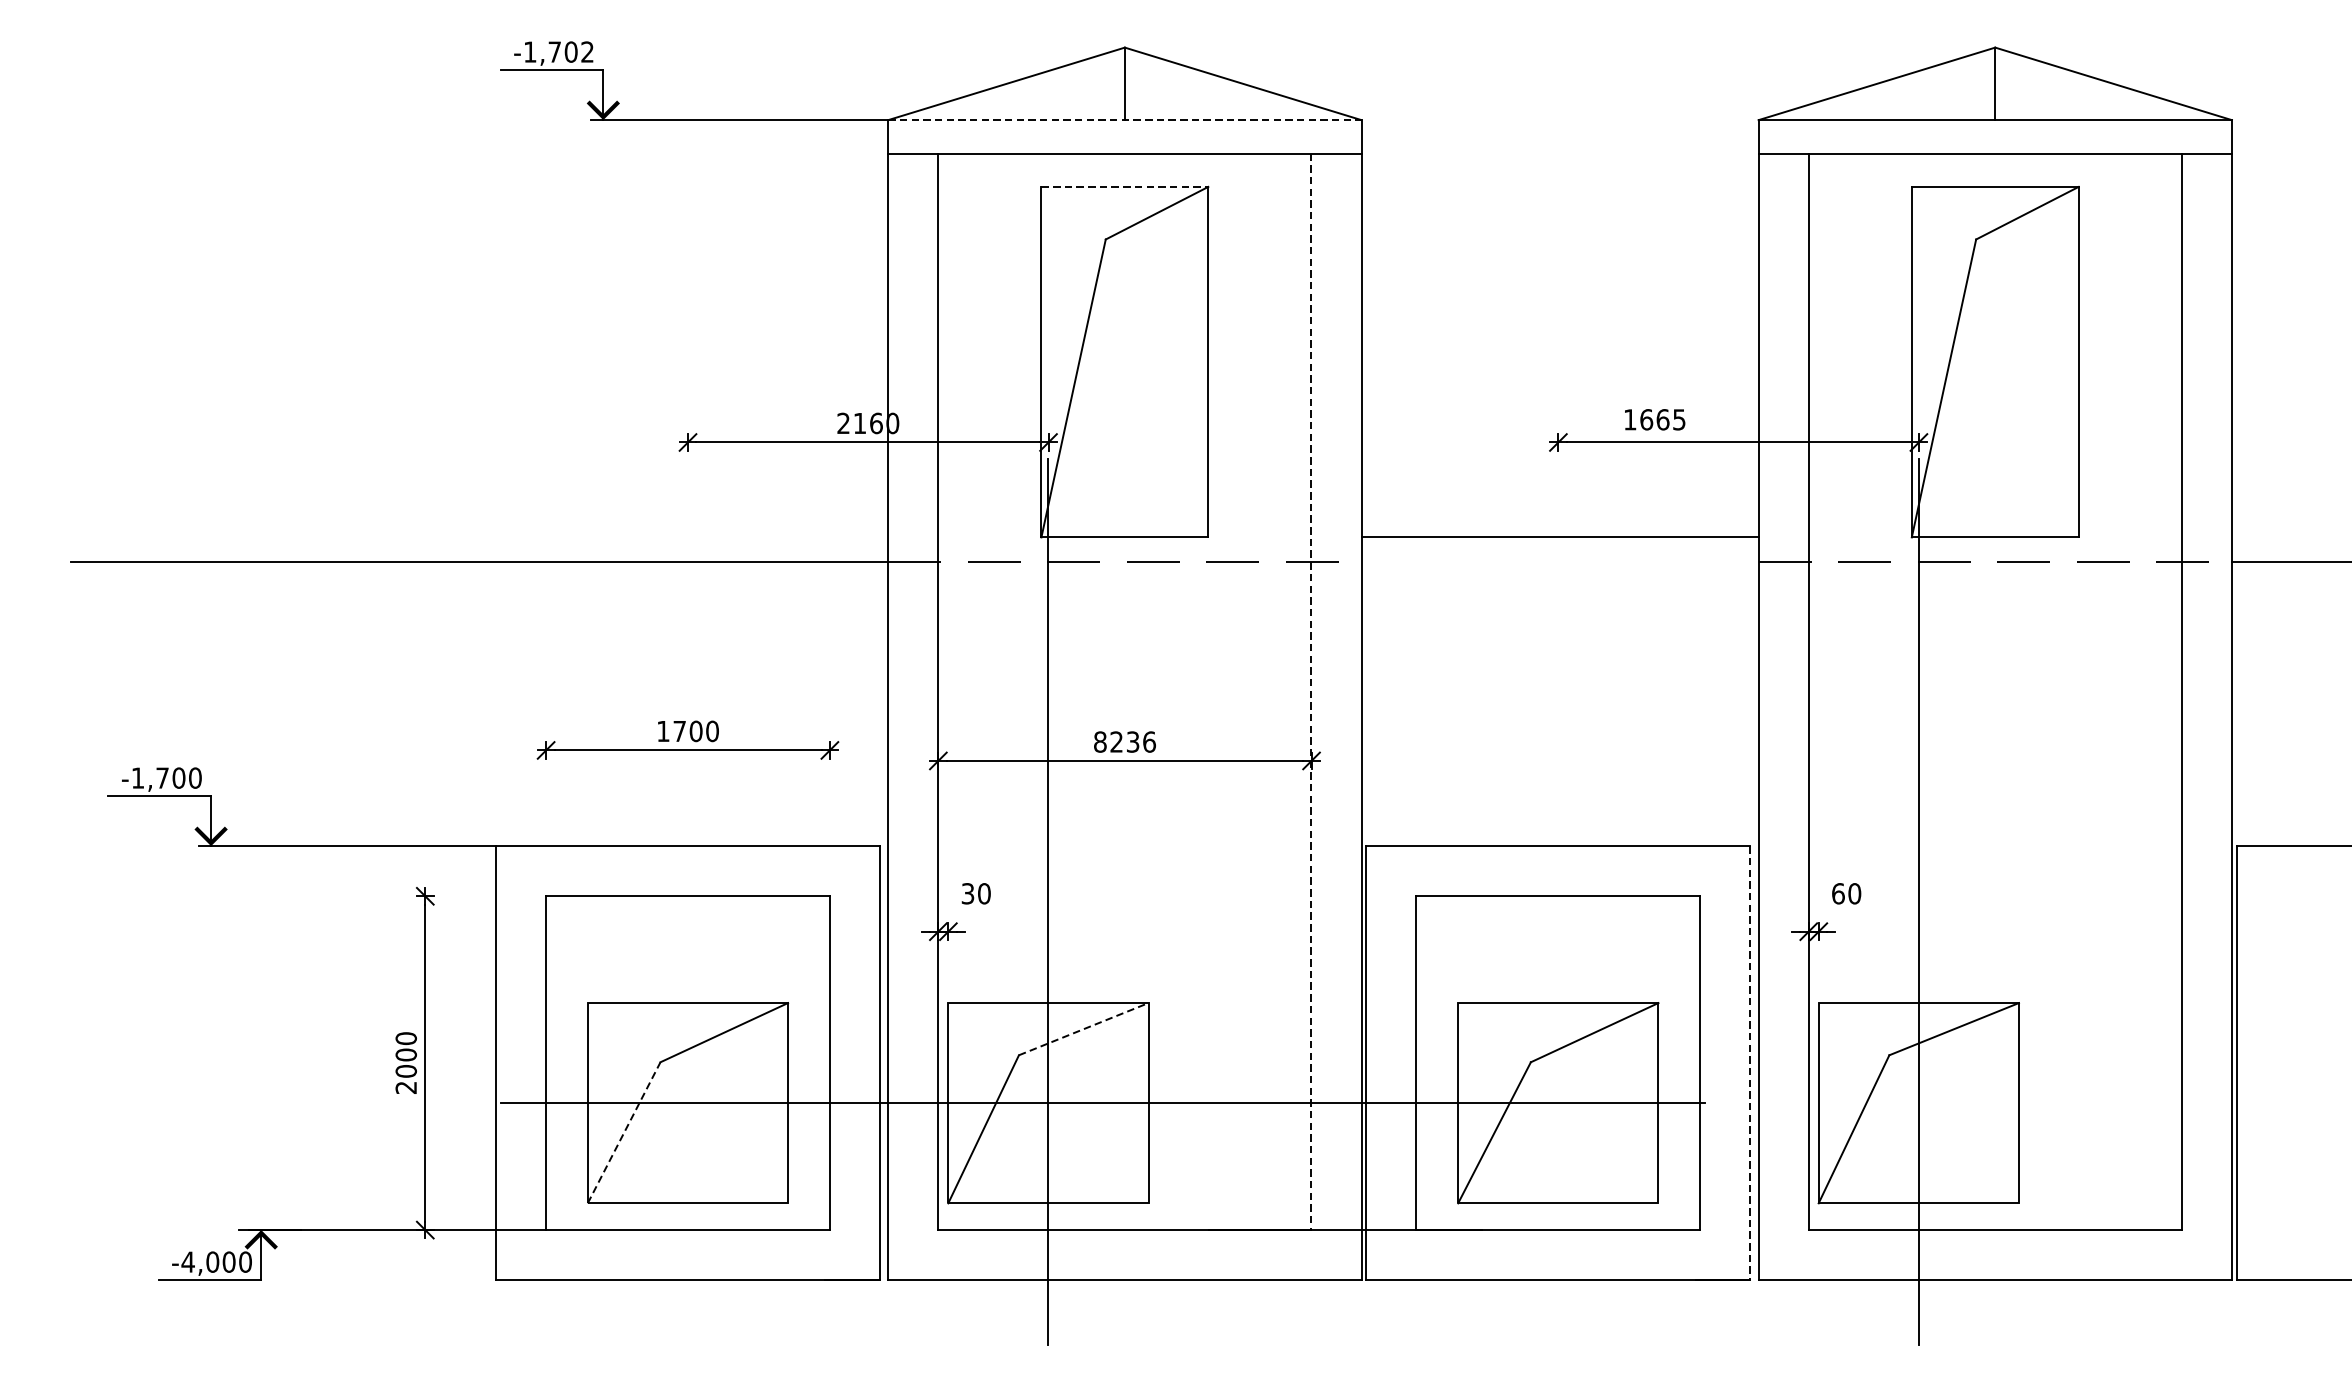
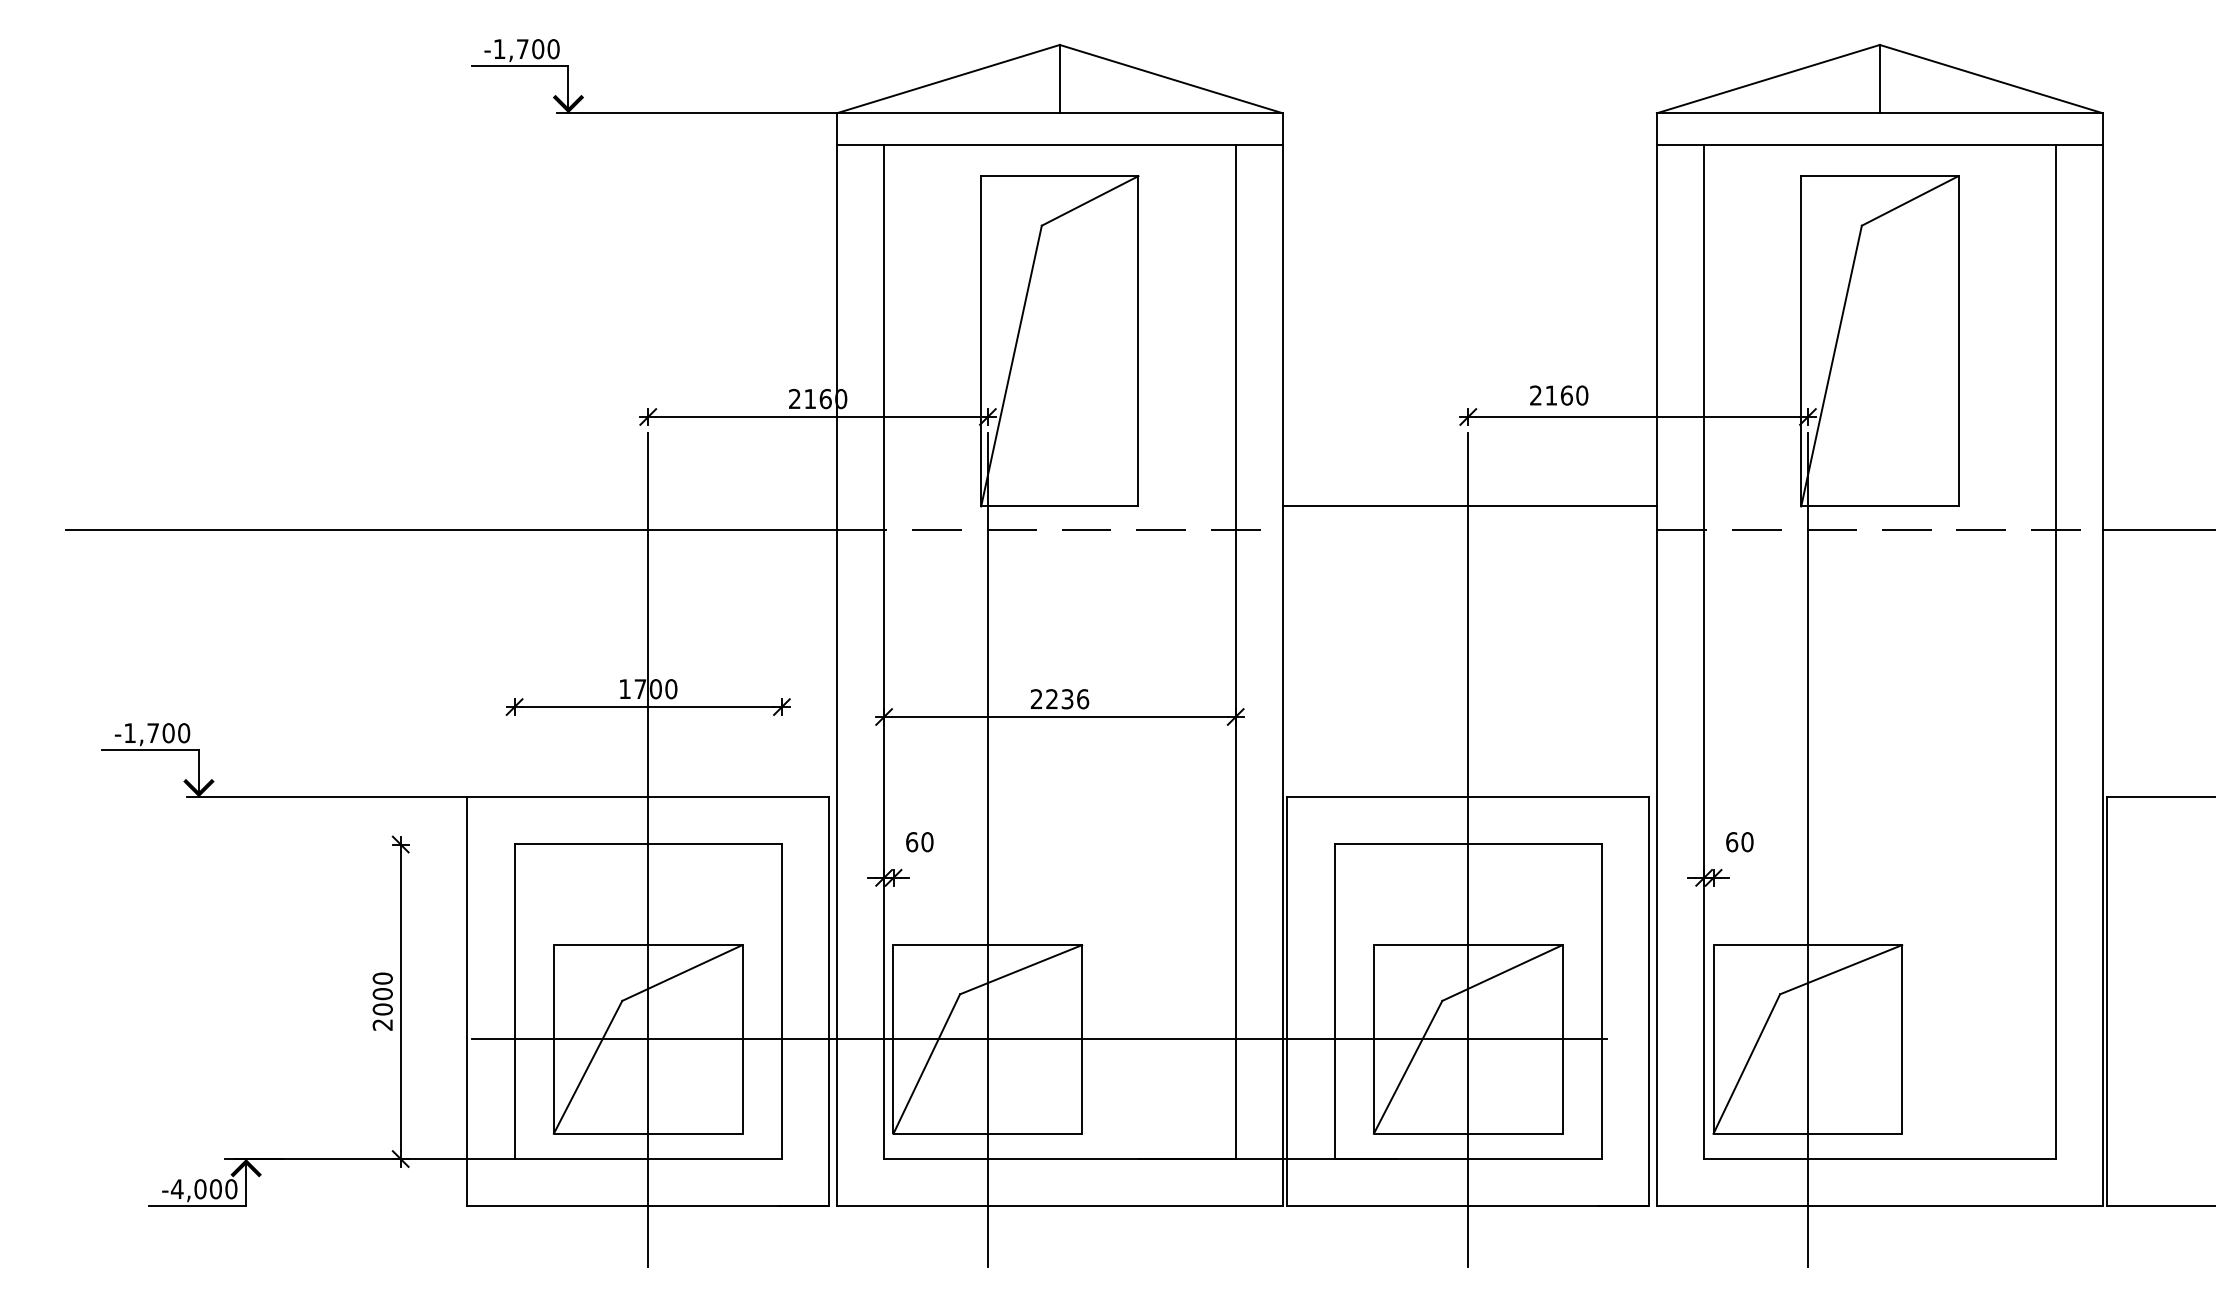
text: (587, 52) -> (553, 49), -1,702 -> -1,700
line: (1124, 120) -> (1059, 113), dashed -> solid
line: (1124, 187) -> (1059, 176), dashed -> solid
text: (1655, 419) -> (1559, 395), 1665 -> 2160
line: (1311, 692) -> (1235, 652), dashed -> solid
text: (1100, 742) -> (1036, 699), 8236 -> 2236
text: (968, 894) -> (912, 842), 30 -> 60
line: (688, 901) -> (648, 849), added
line: (1558, 901) -> (1468, 849), added
line: (1084, 1028) -> (1021, 969), dashed -> solid
line: (1750, 1063) -> (1649, 1002), dashed -> solid
line: (624, 1132) -> (588, 1067), dashed -> solid

